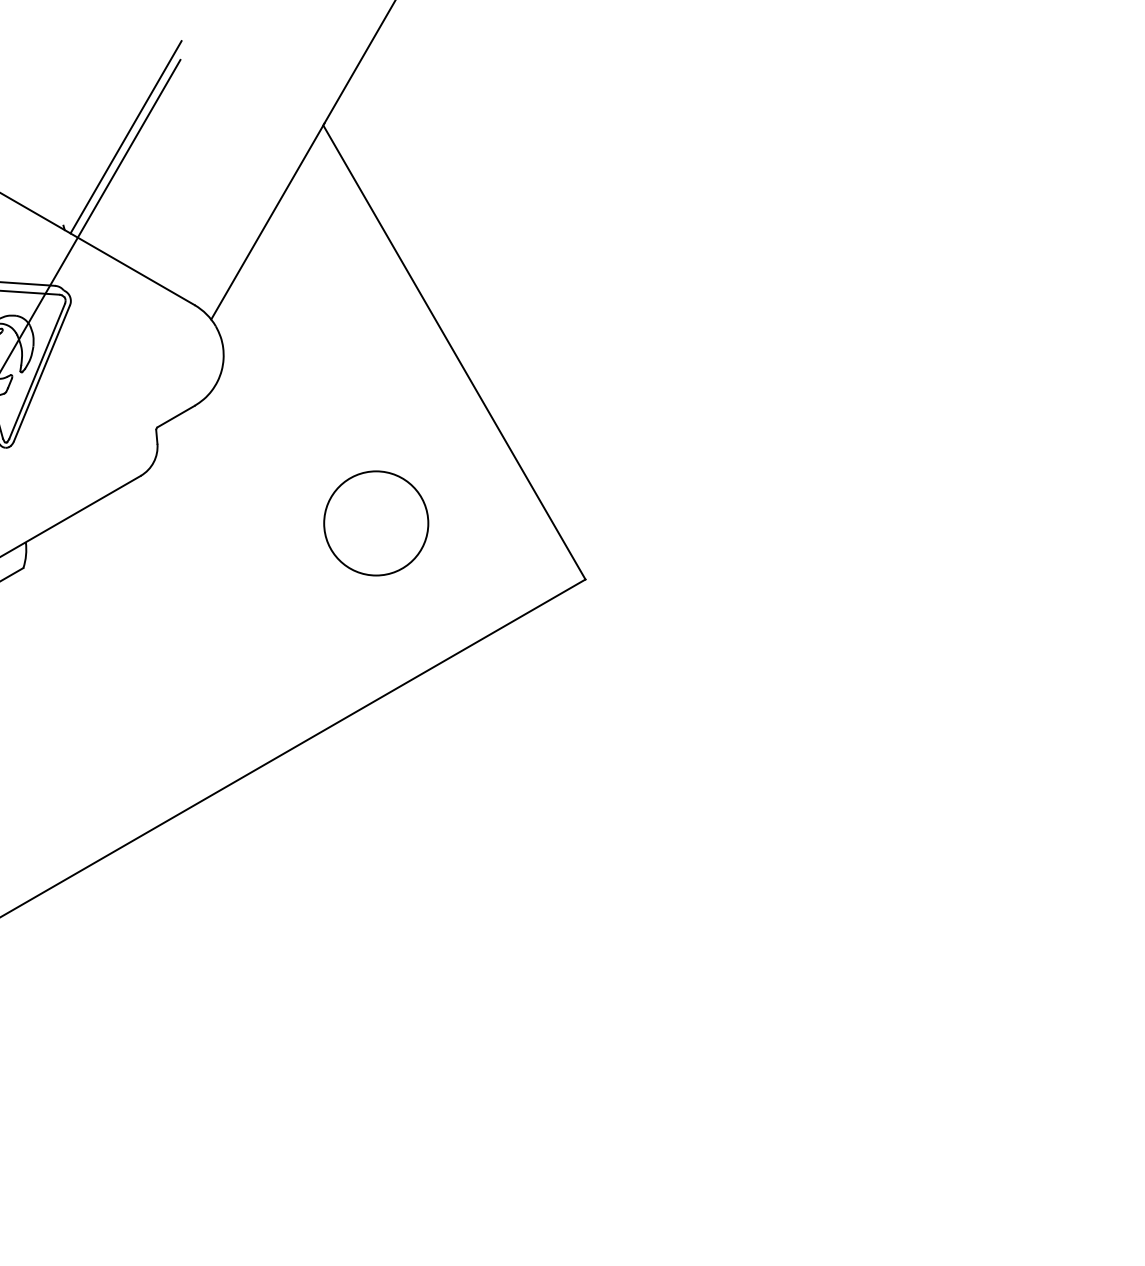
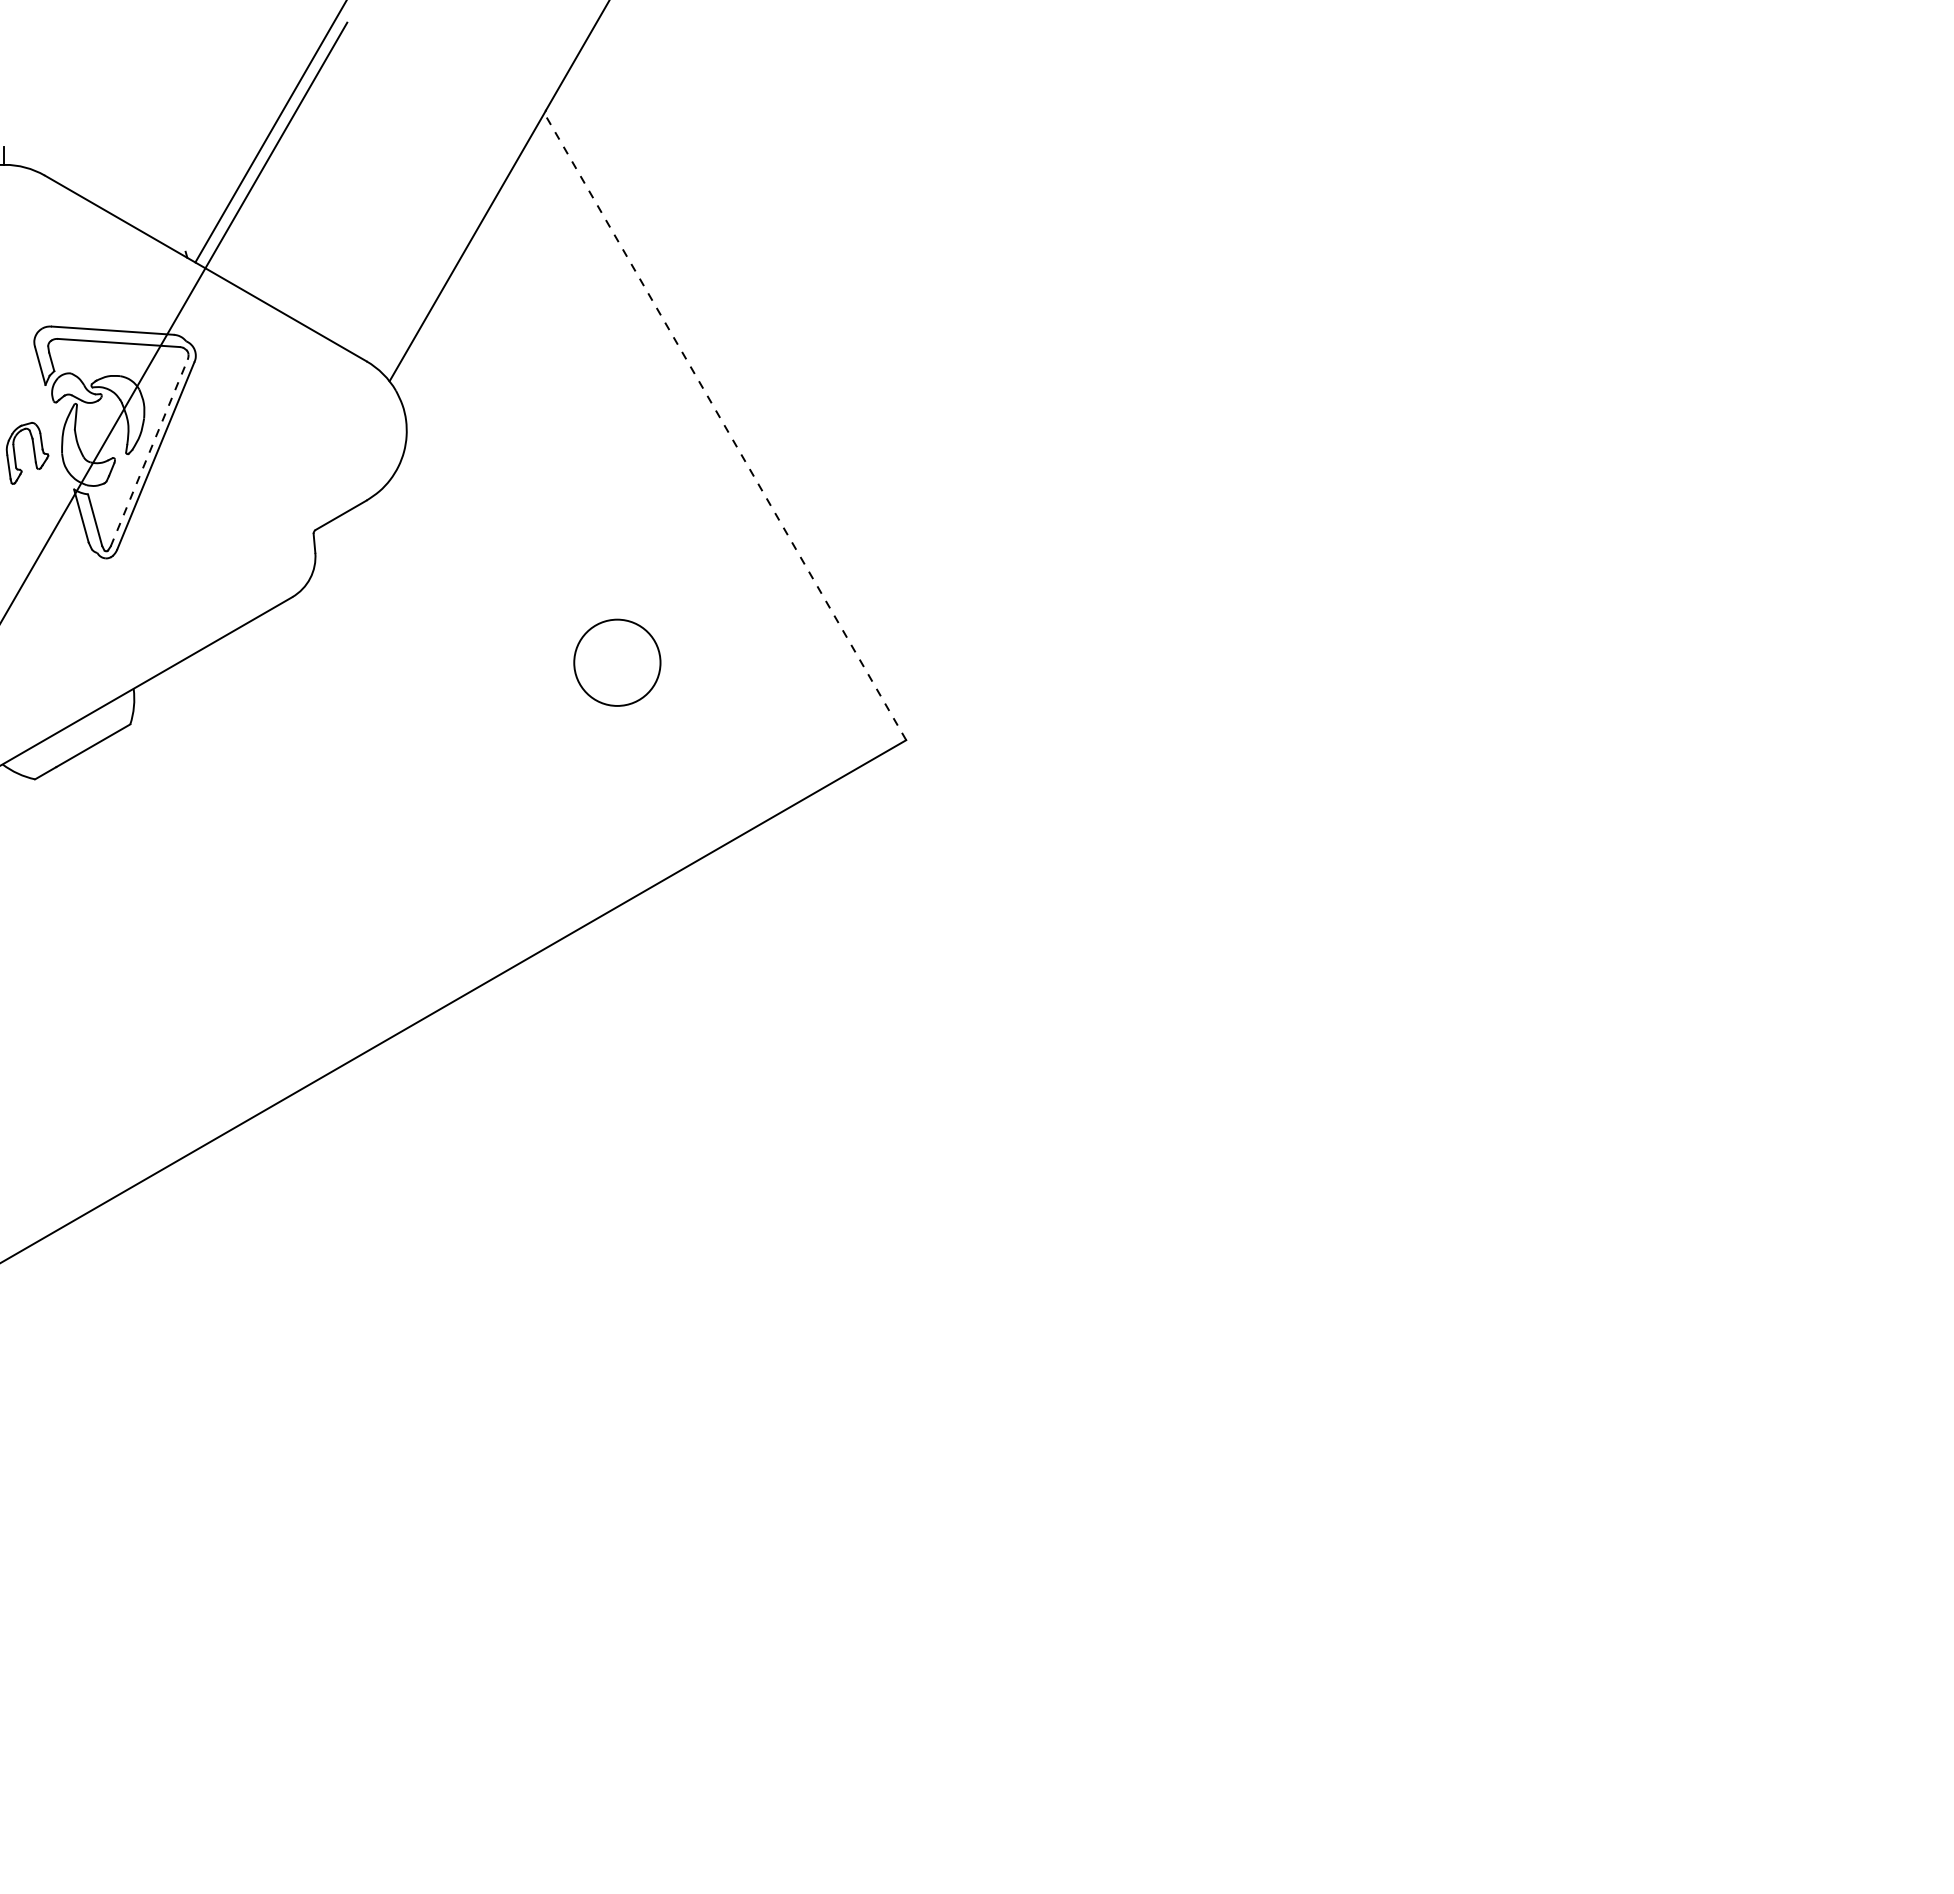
line: (454, 352) -> (725, 426), solid -> dashed
line: (37, 371) -> (149, 453), solid -> dashed
circle: (376, 523) -> (617, 662), size x0.6

